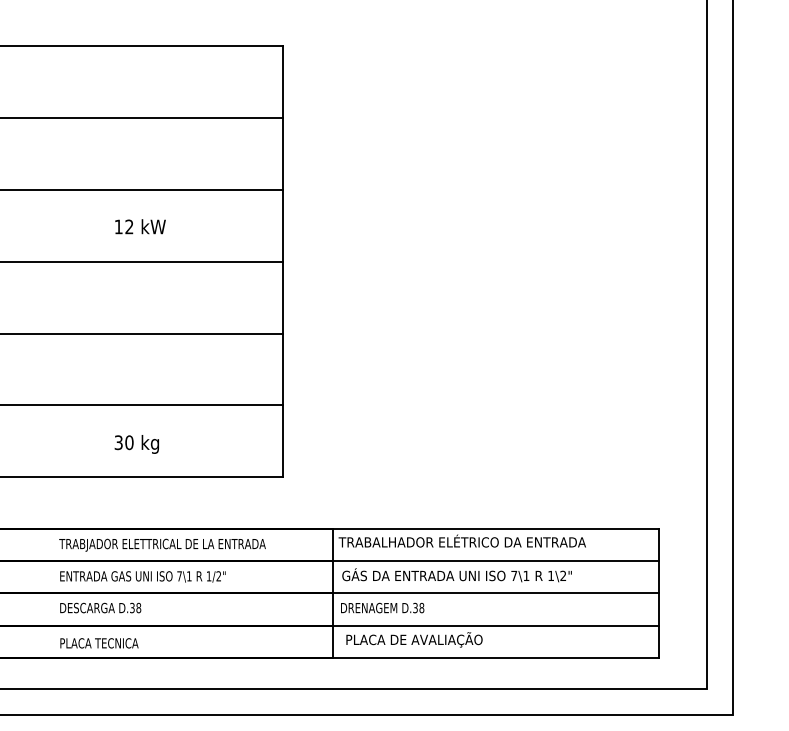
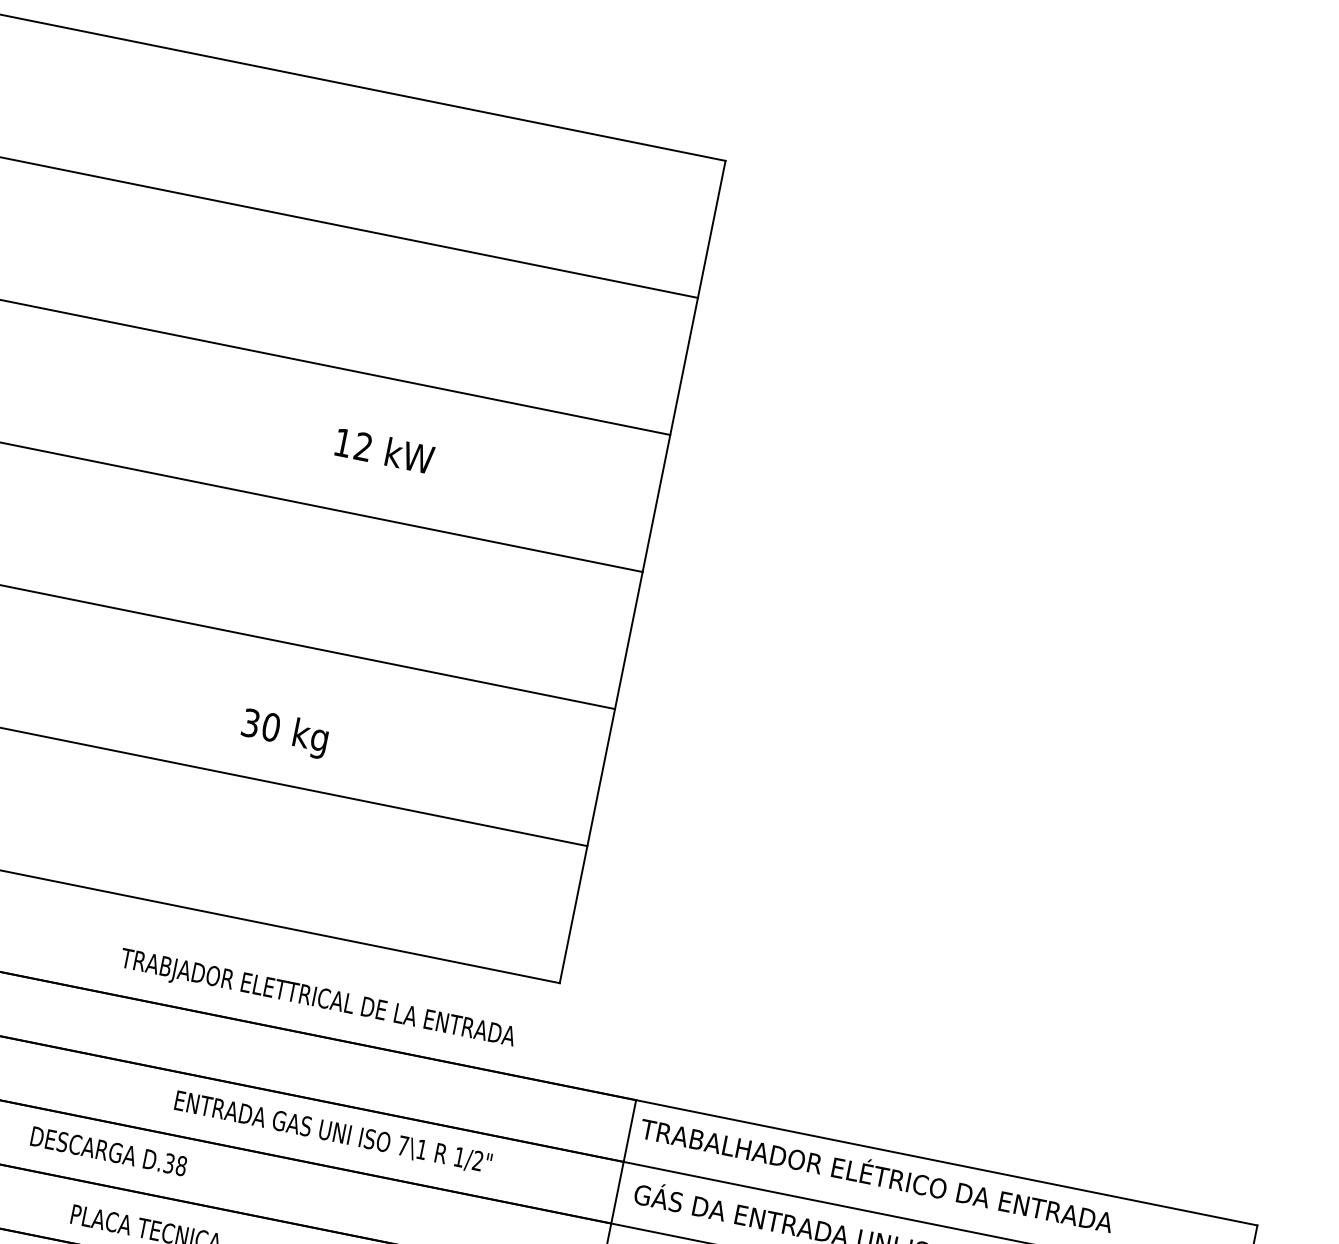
text: (136, 444) -> (283, 733), moved
text: (162, 544) -> (317, 998), moved
text: (142, 576) -> (332, 1131), moved
text: (100, 607) -> (108, 1150), moved

